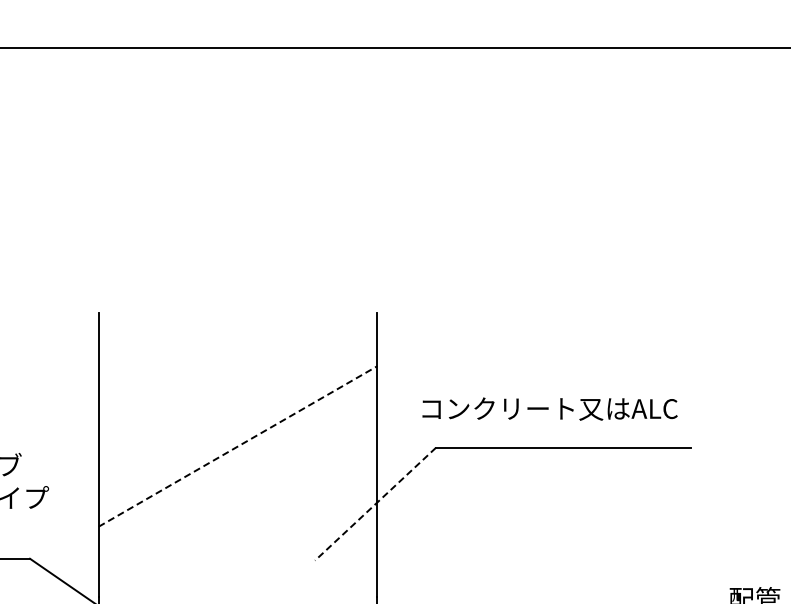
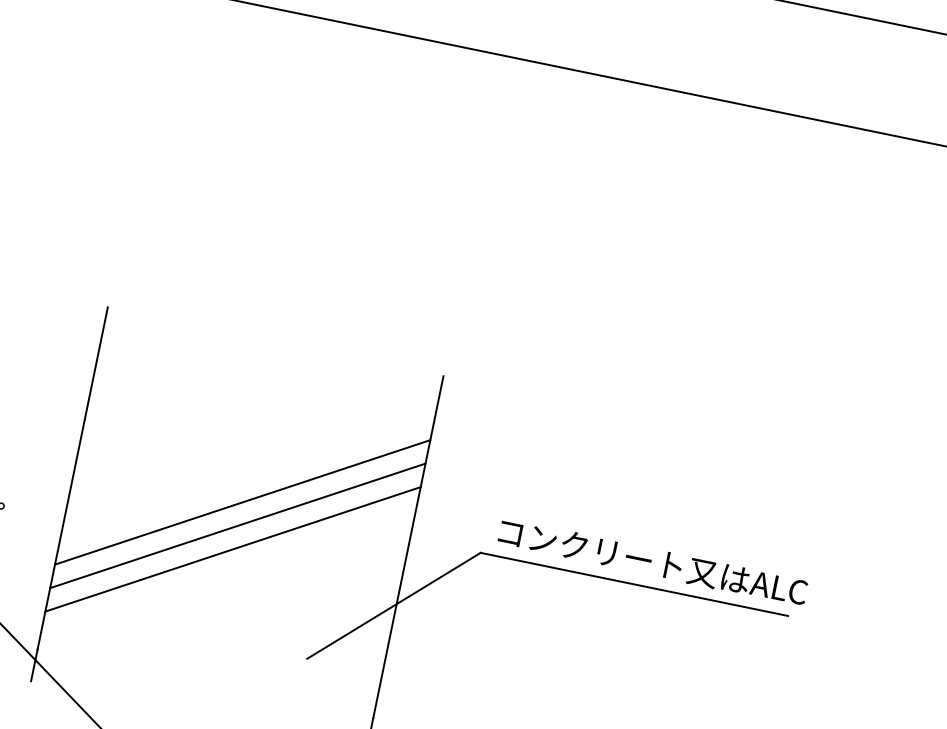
text: (549, 408) -> (652, 561), moved
line: (238, 446) -> (243, 502), dashed -> solid
line: (237, 465) -> (237, 525), added
line: (237, 485) -> (232, 549), added
line: (375, 504) -> (393, 606), dashed -> solid

